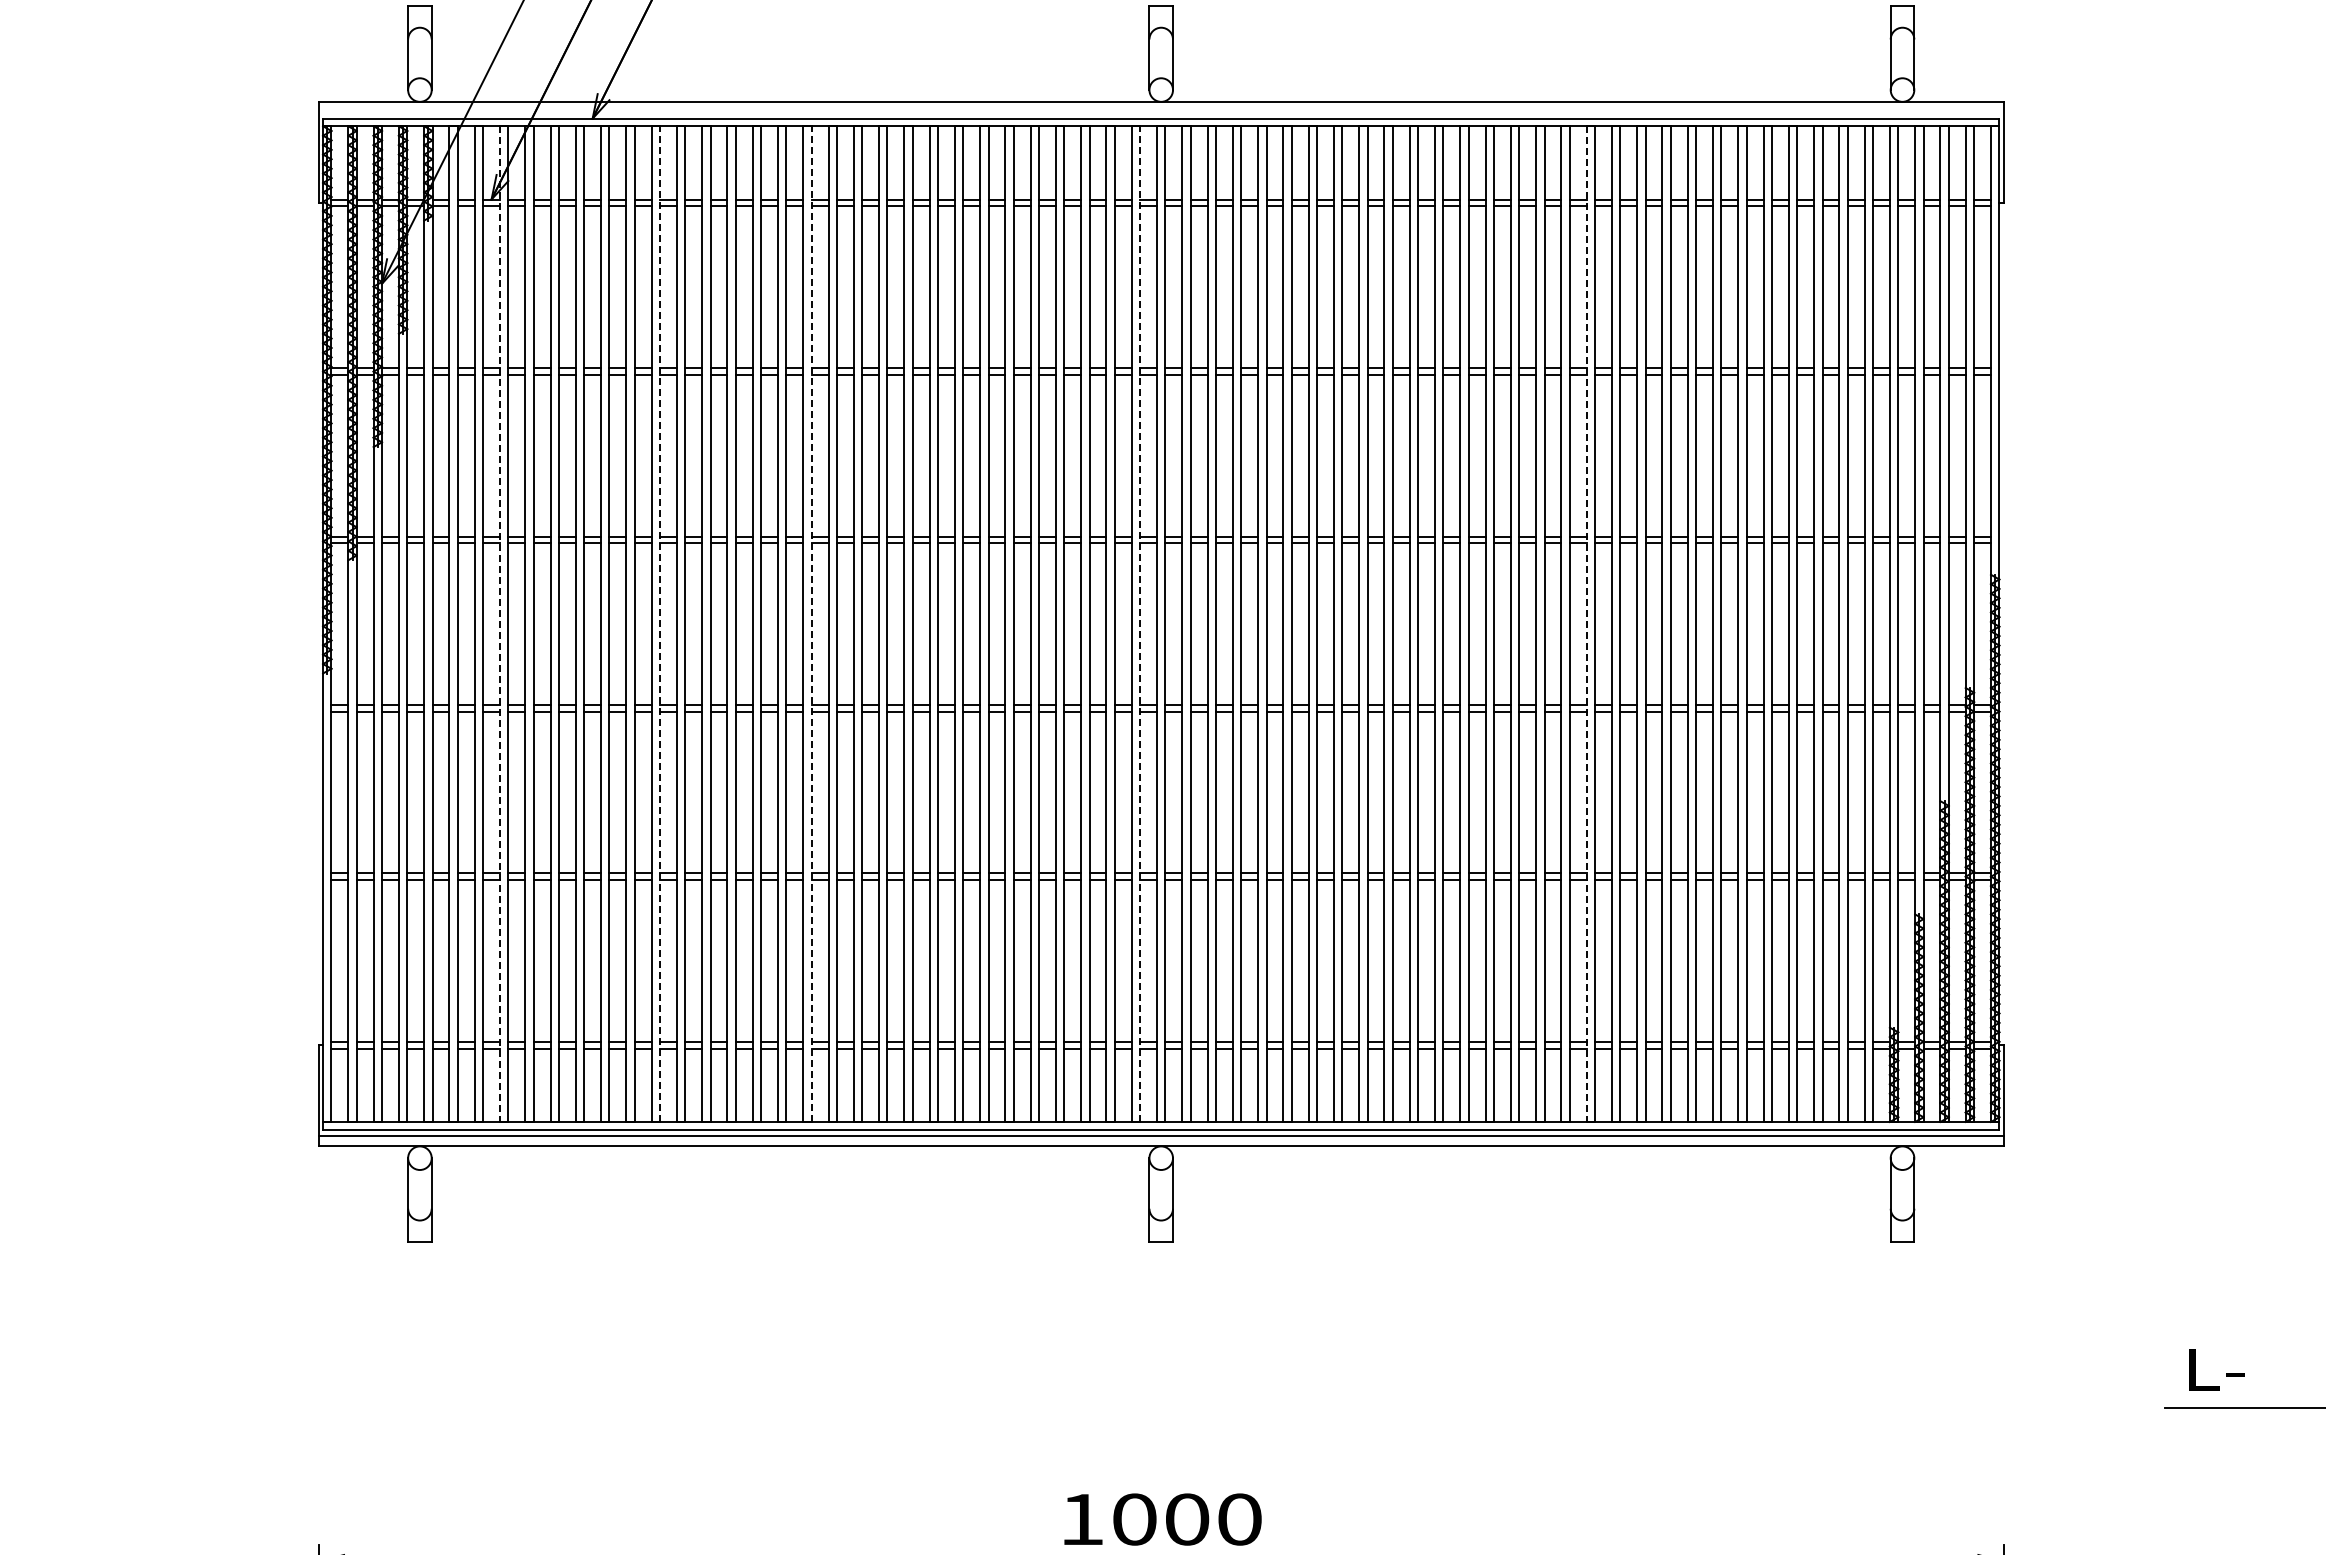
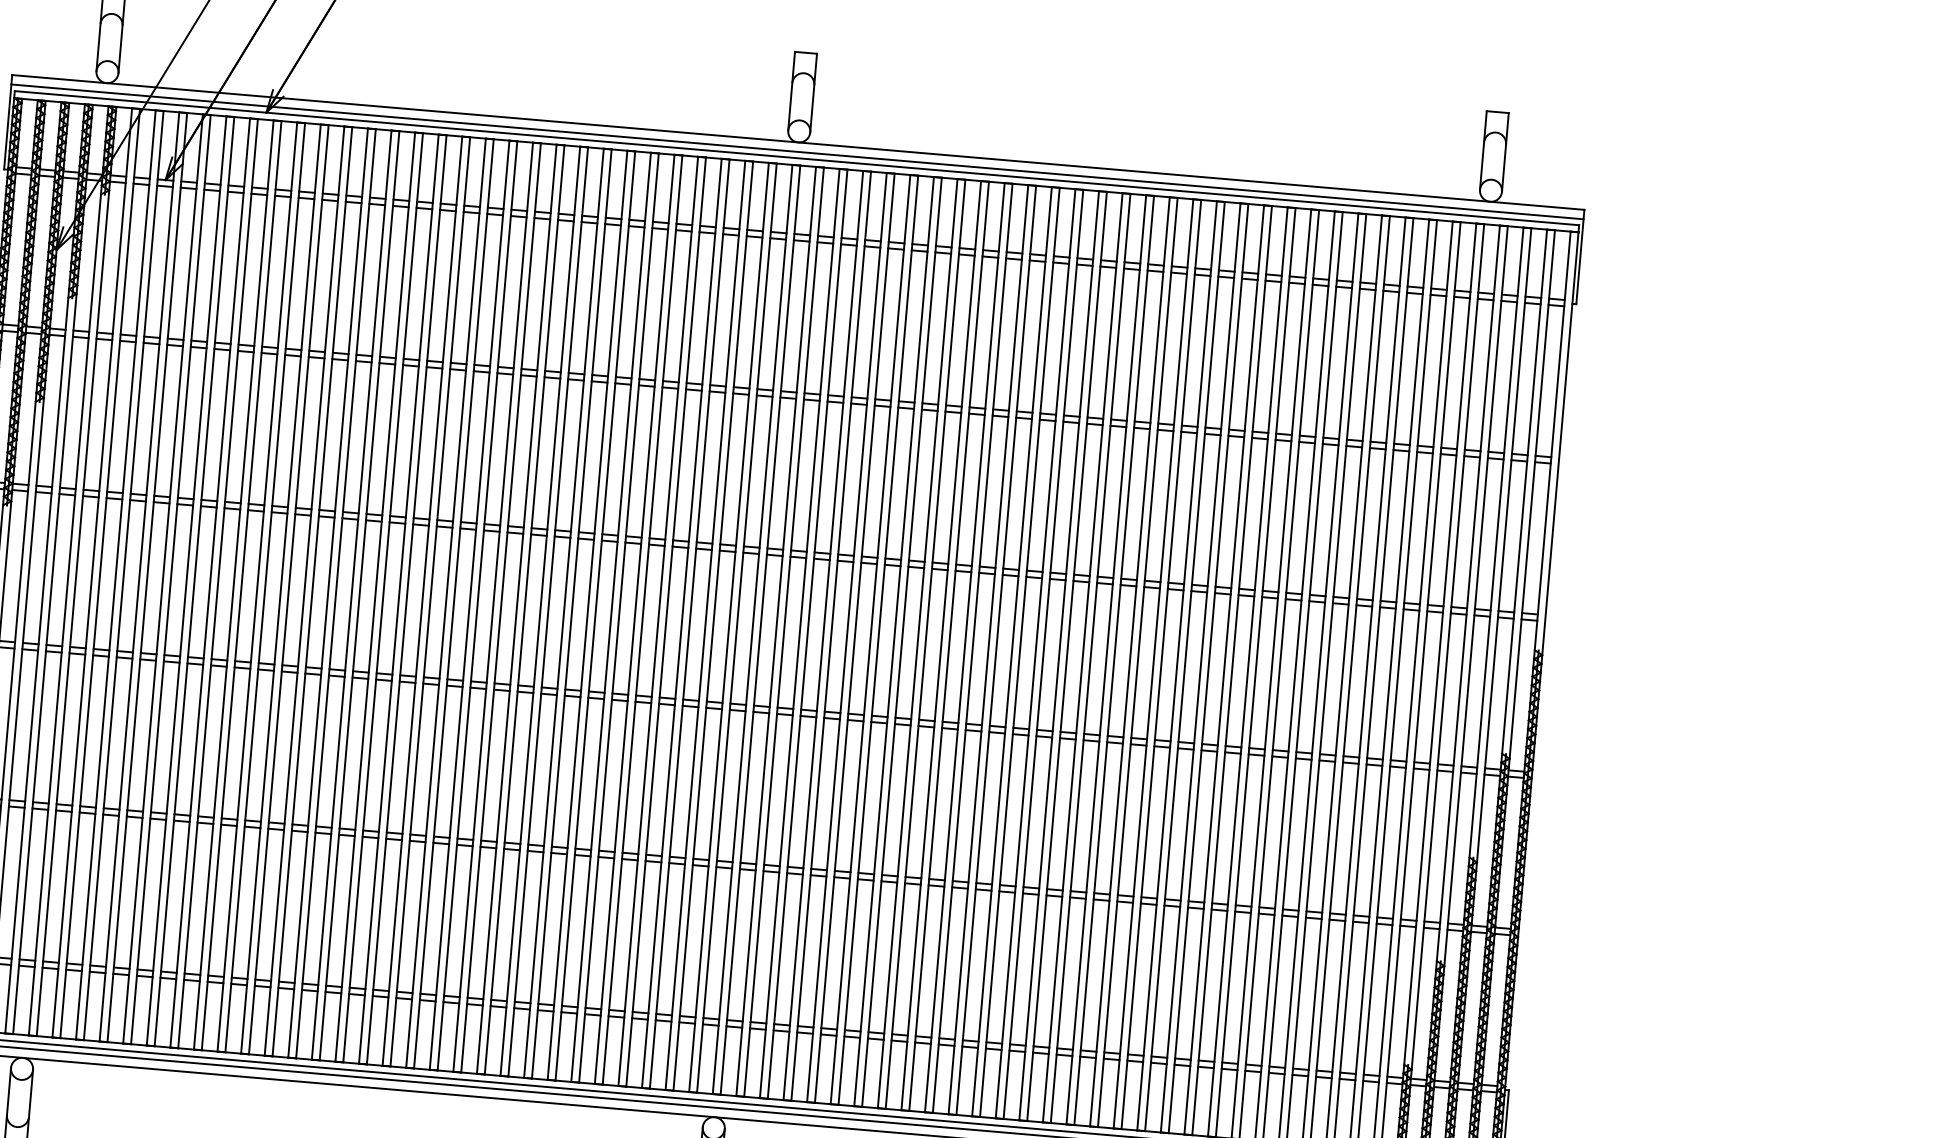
line: (1160, 111) -> (796, 151), added
line: (499, 624) -> (138, 577), dashed -> solid
line: (660, 624) -> (289, 590), dashed -> solid
line: (811, 624) -> (430, 602), dashed -> solid
line: (1140, 624) -> (737, 628), dashed -> solid
line: (1586, 624) -> (1153, 664), dashed -> solid

